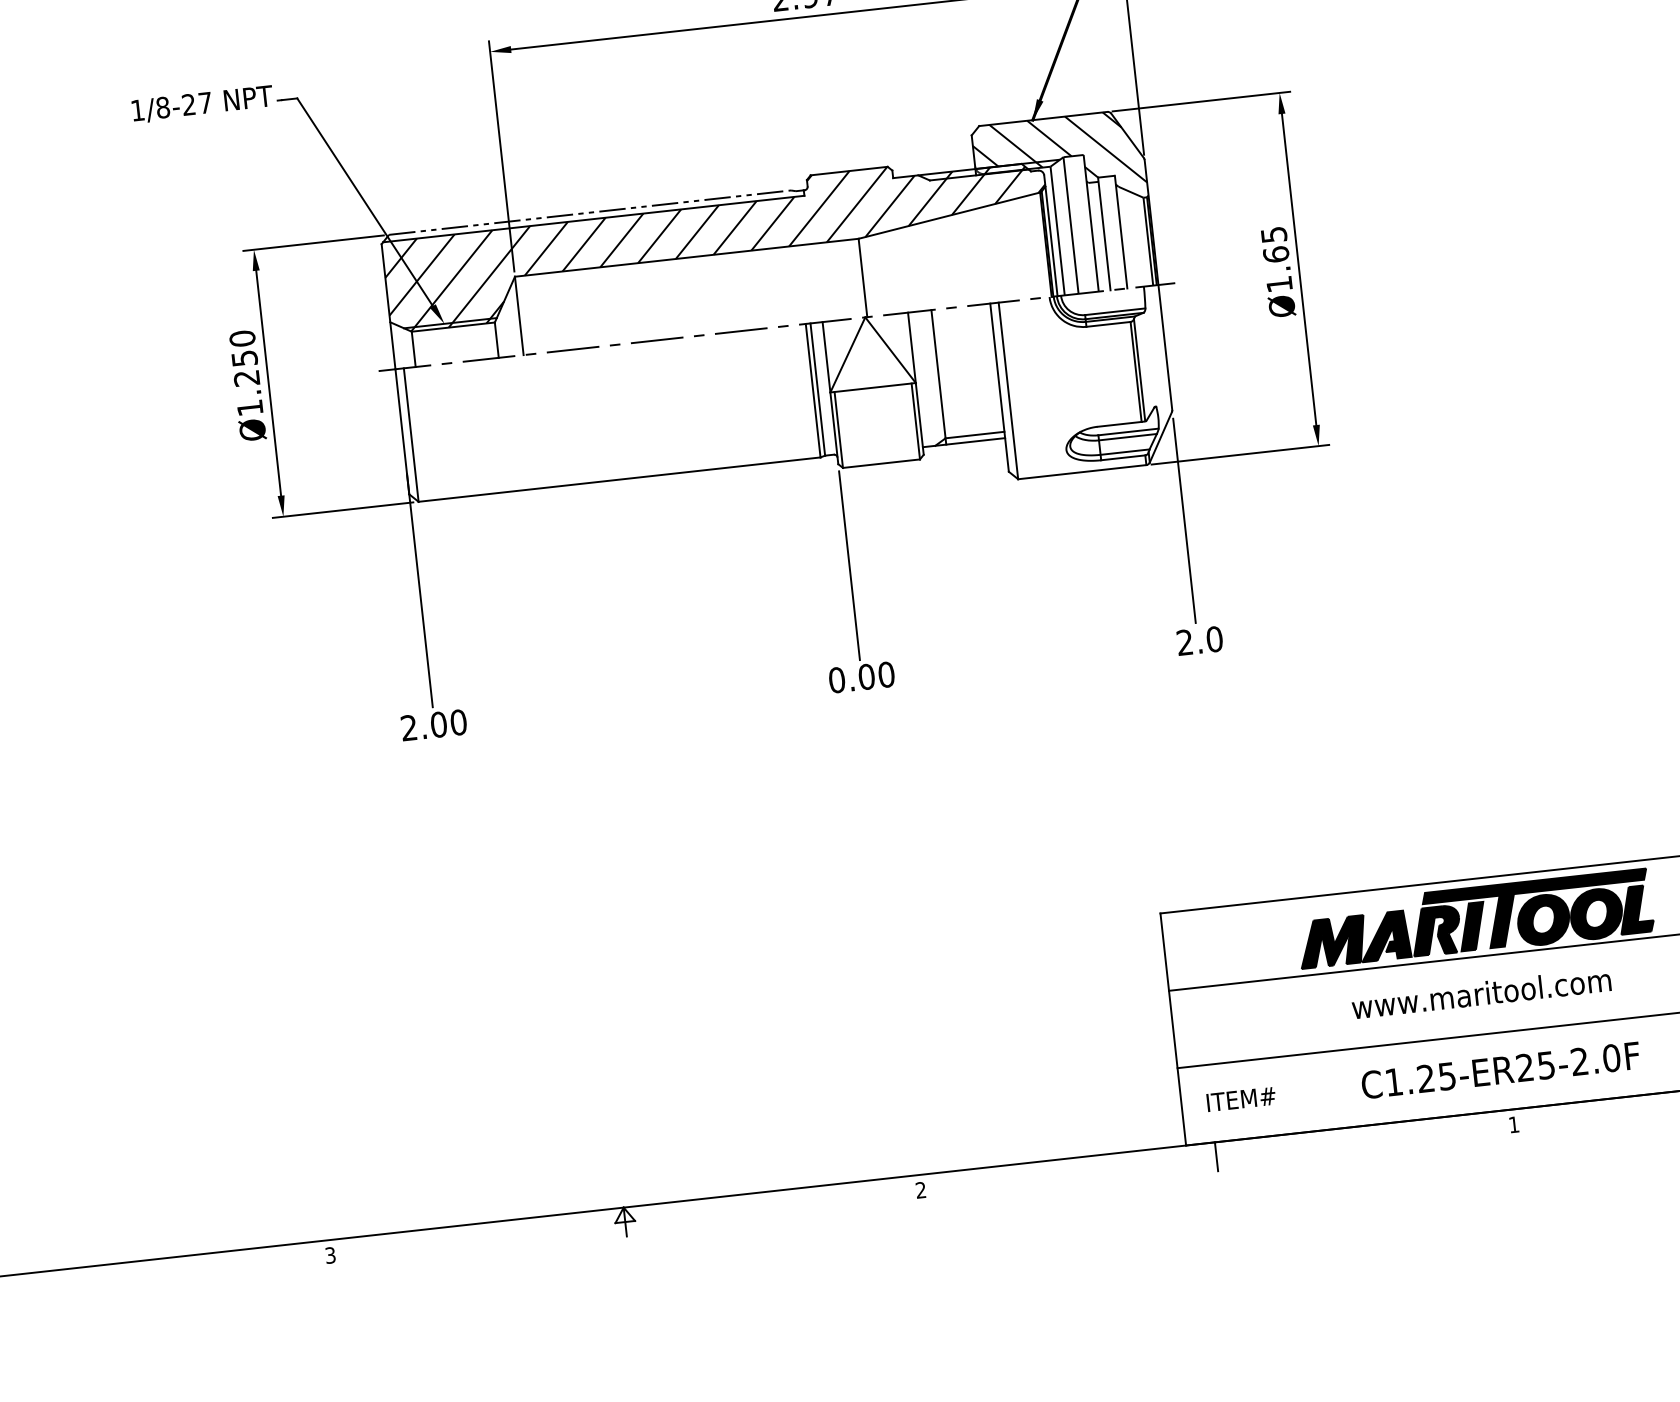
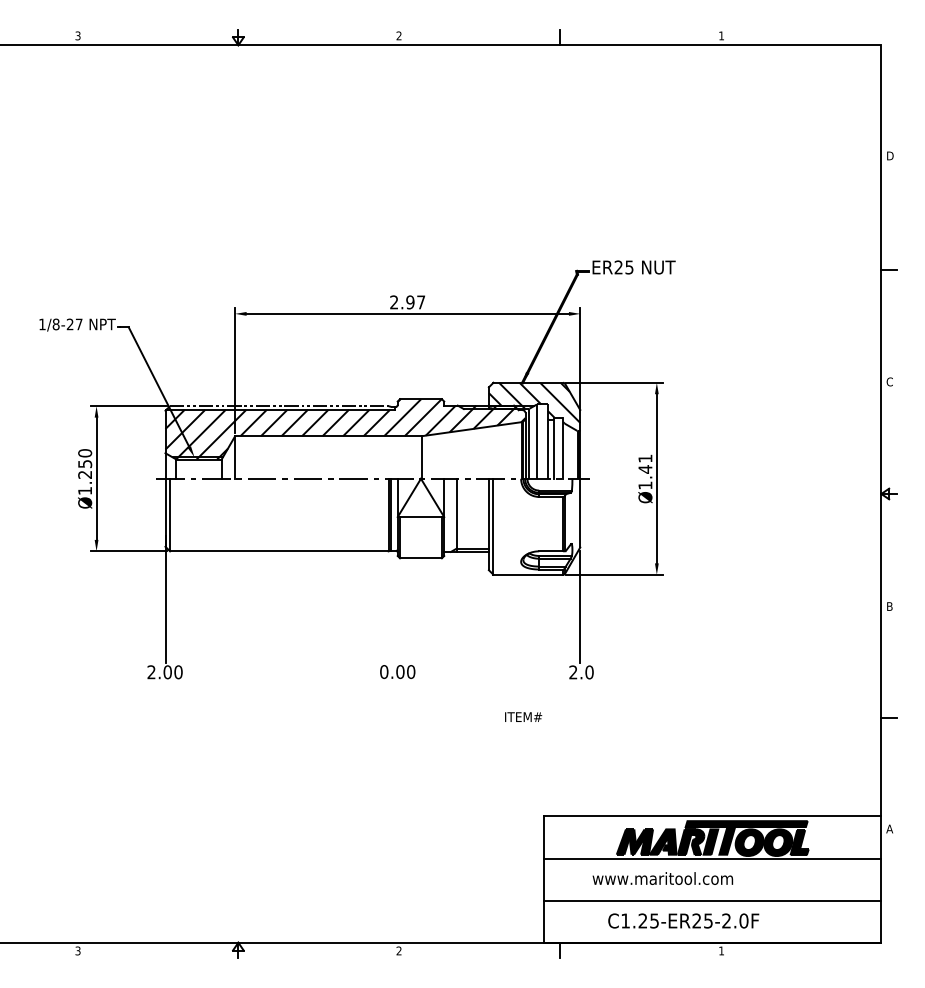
text: (1275, 243) -> (645, 463), Ø1.65 -> Ø1.41
line: (848, 564) -> (397, 610), removed
text: (1480, 993) -> (662, 878), moved
text: (1500, 1069) -> (683, 920), moved
text: (1241, 1098) -> (523, 716), moved

